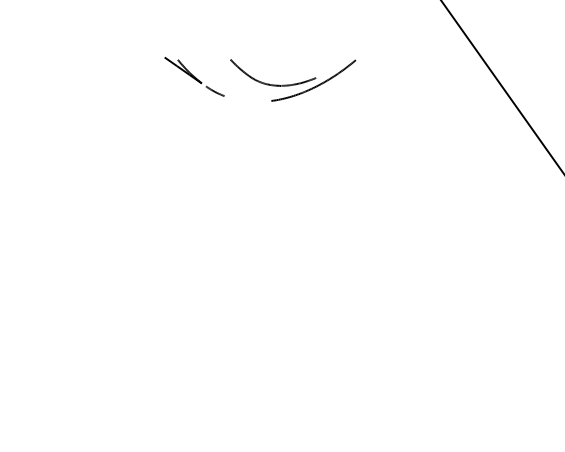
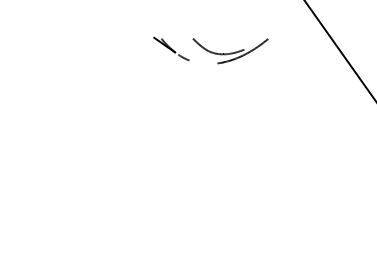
part: (259, 79) -> (210, 50), moved

